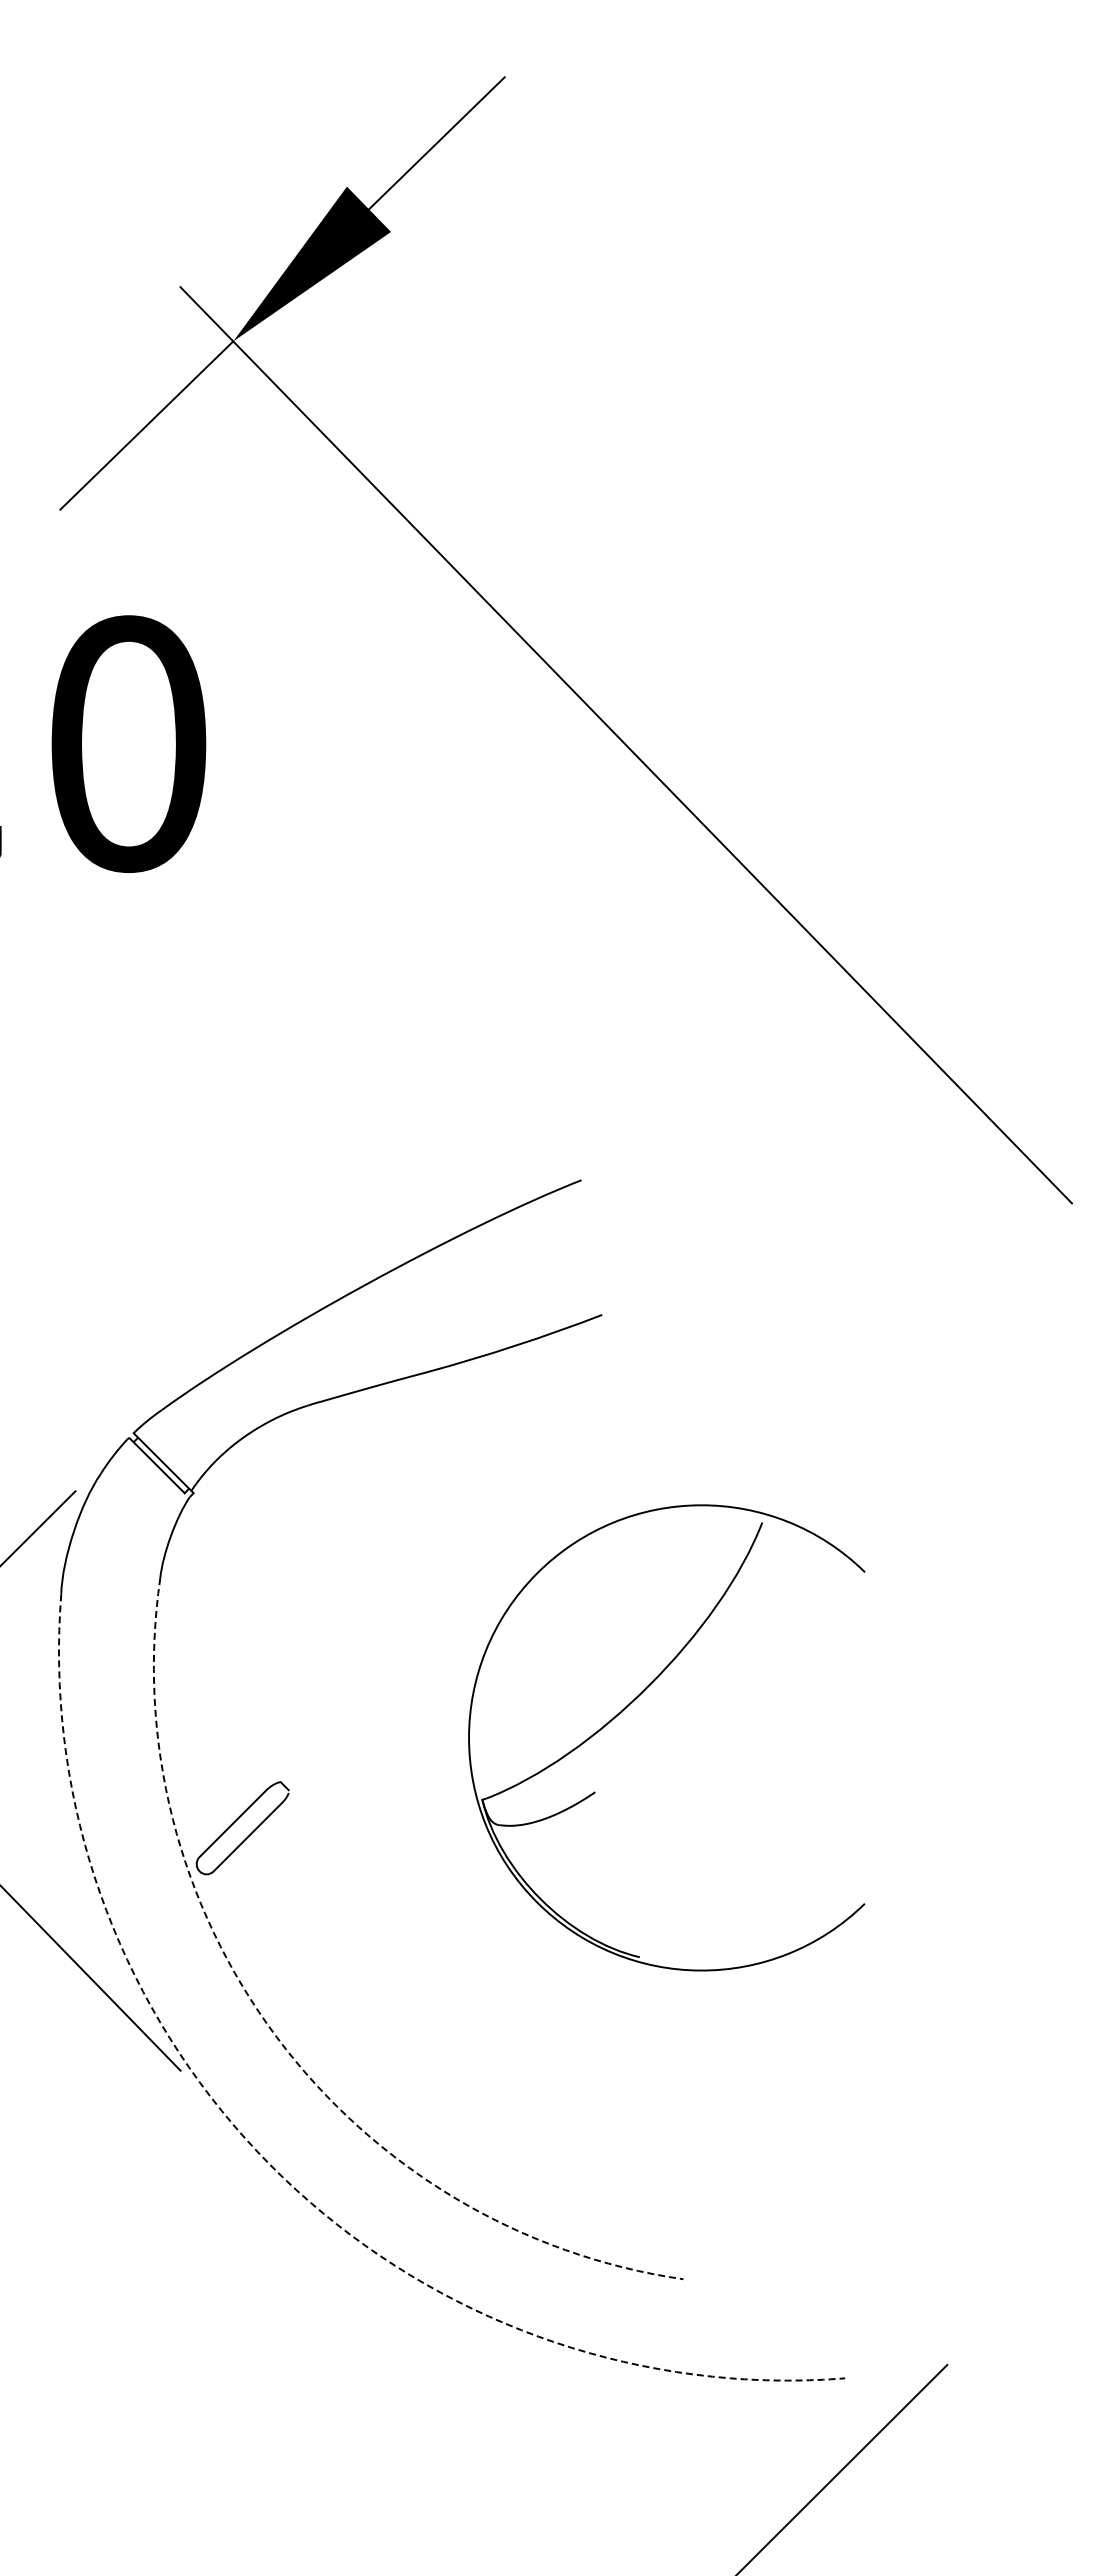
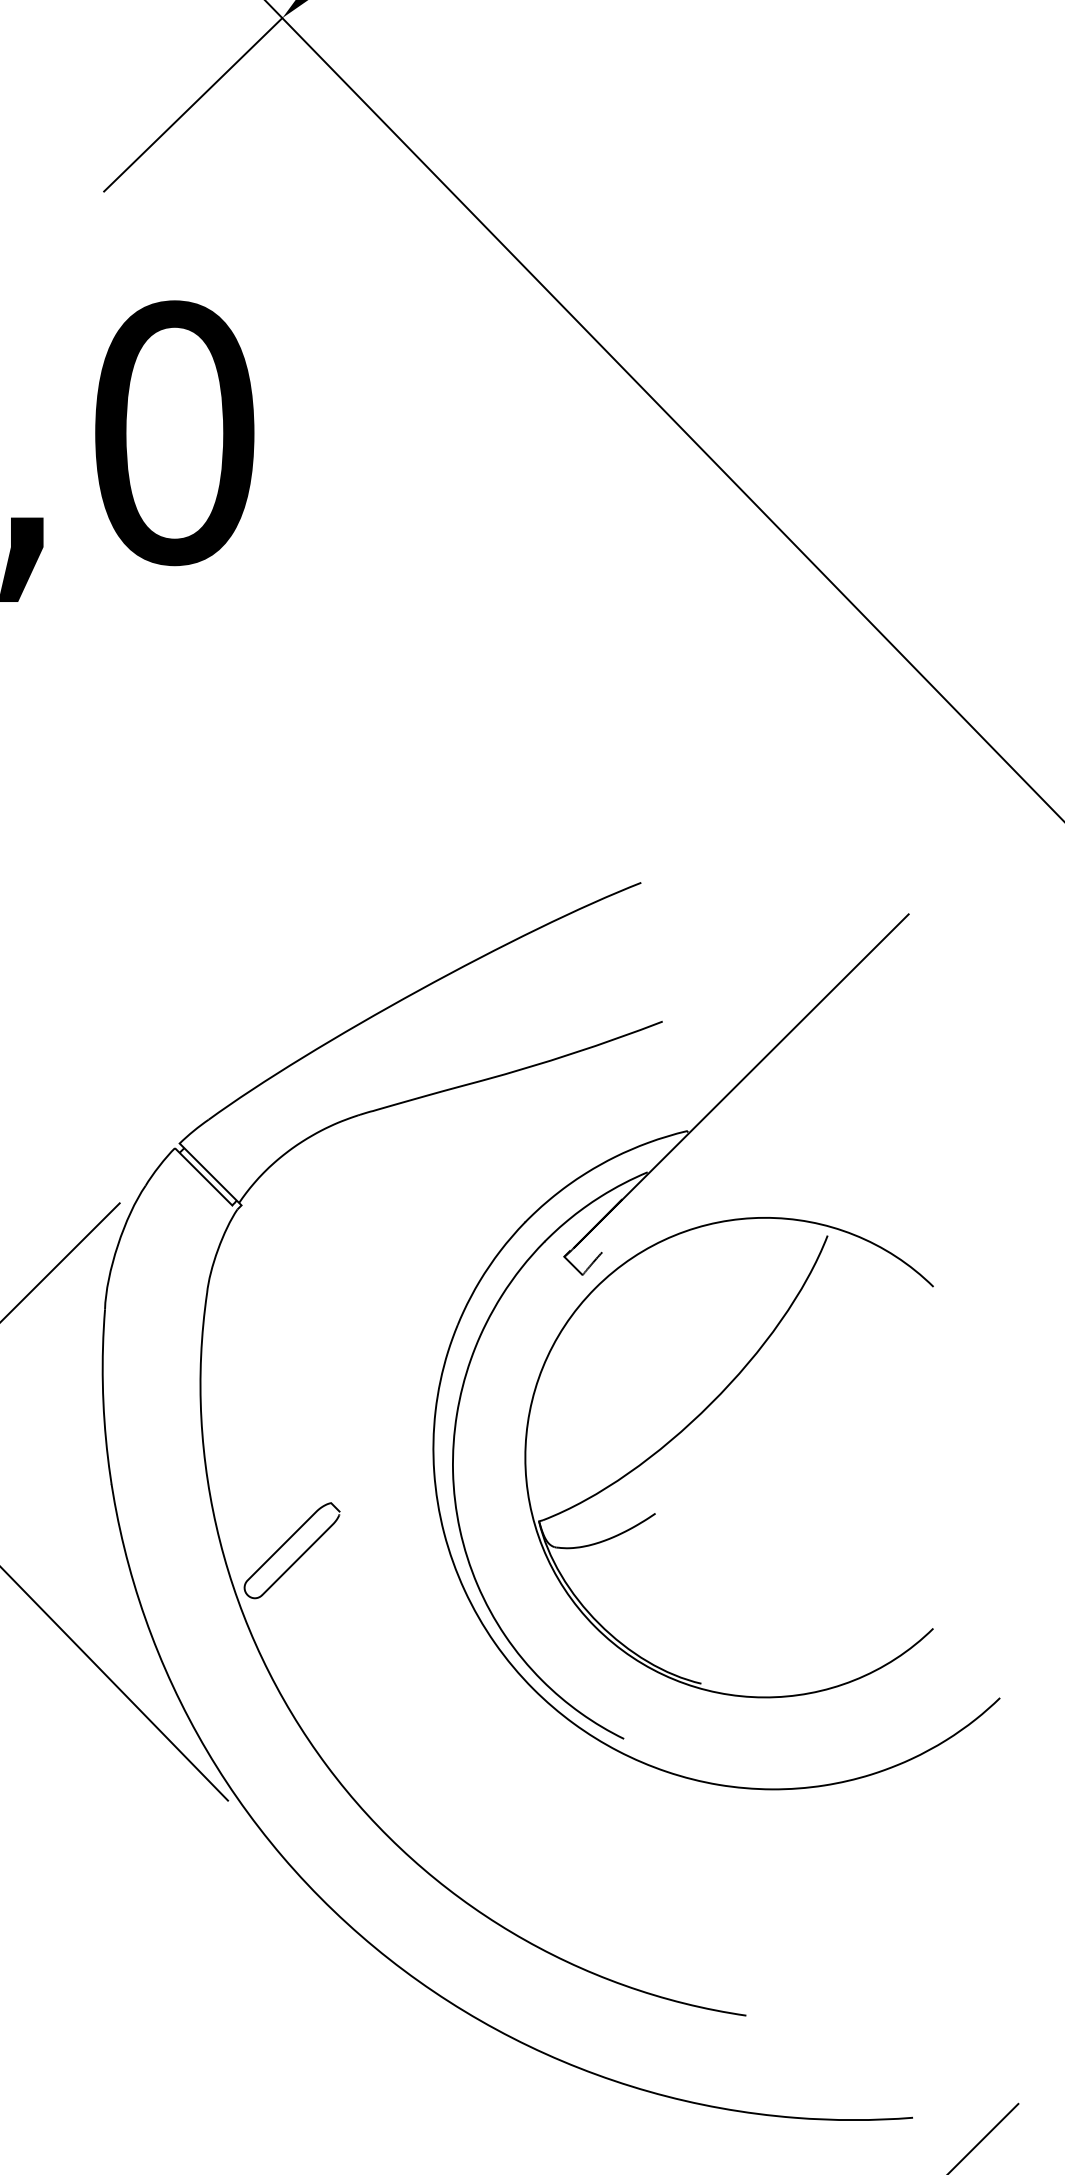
part: (544, 1539) -> (603, 1253), added
arc: (276, 2037) -> (326, 1766), dashed -> solid
line: (270, 2164) -> (320, 1897), dashed -> solid

